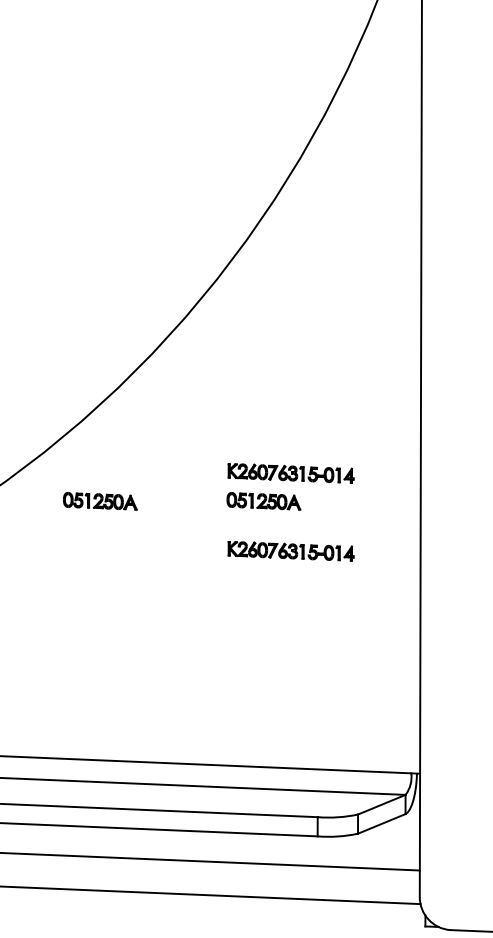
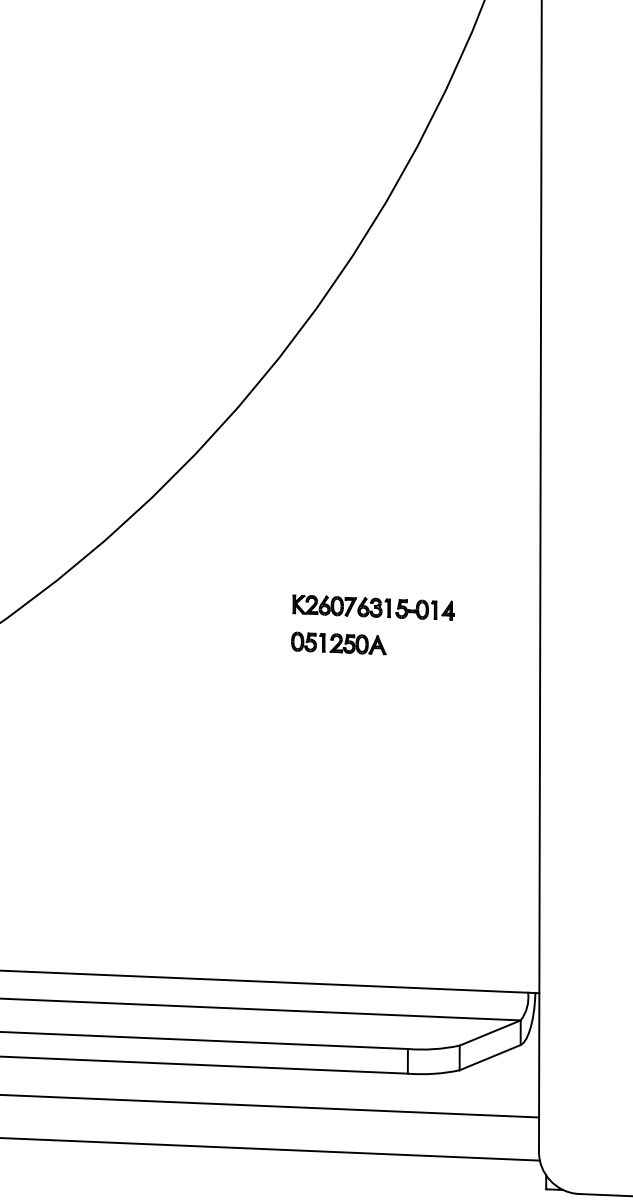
part: (100, 501) -> (128, 643), removed
part: (290, 551) -> (373, 707), removed

